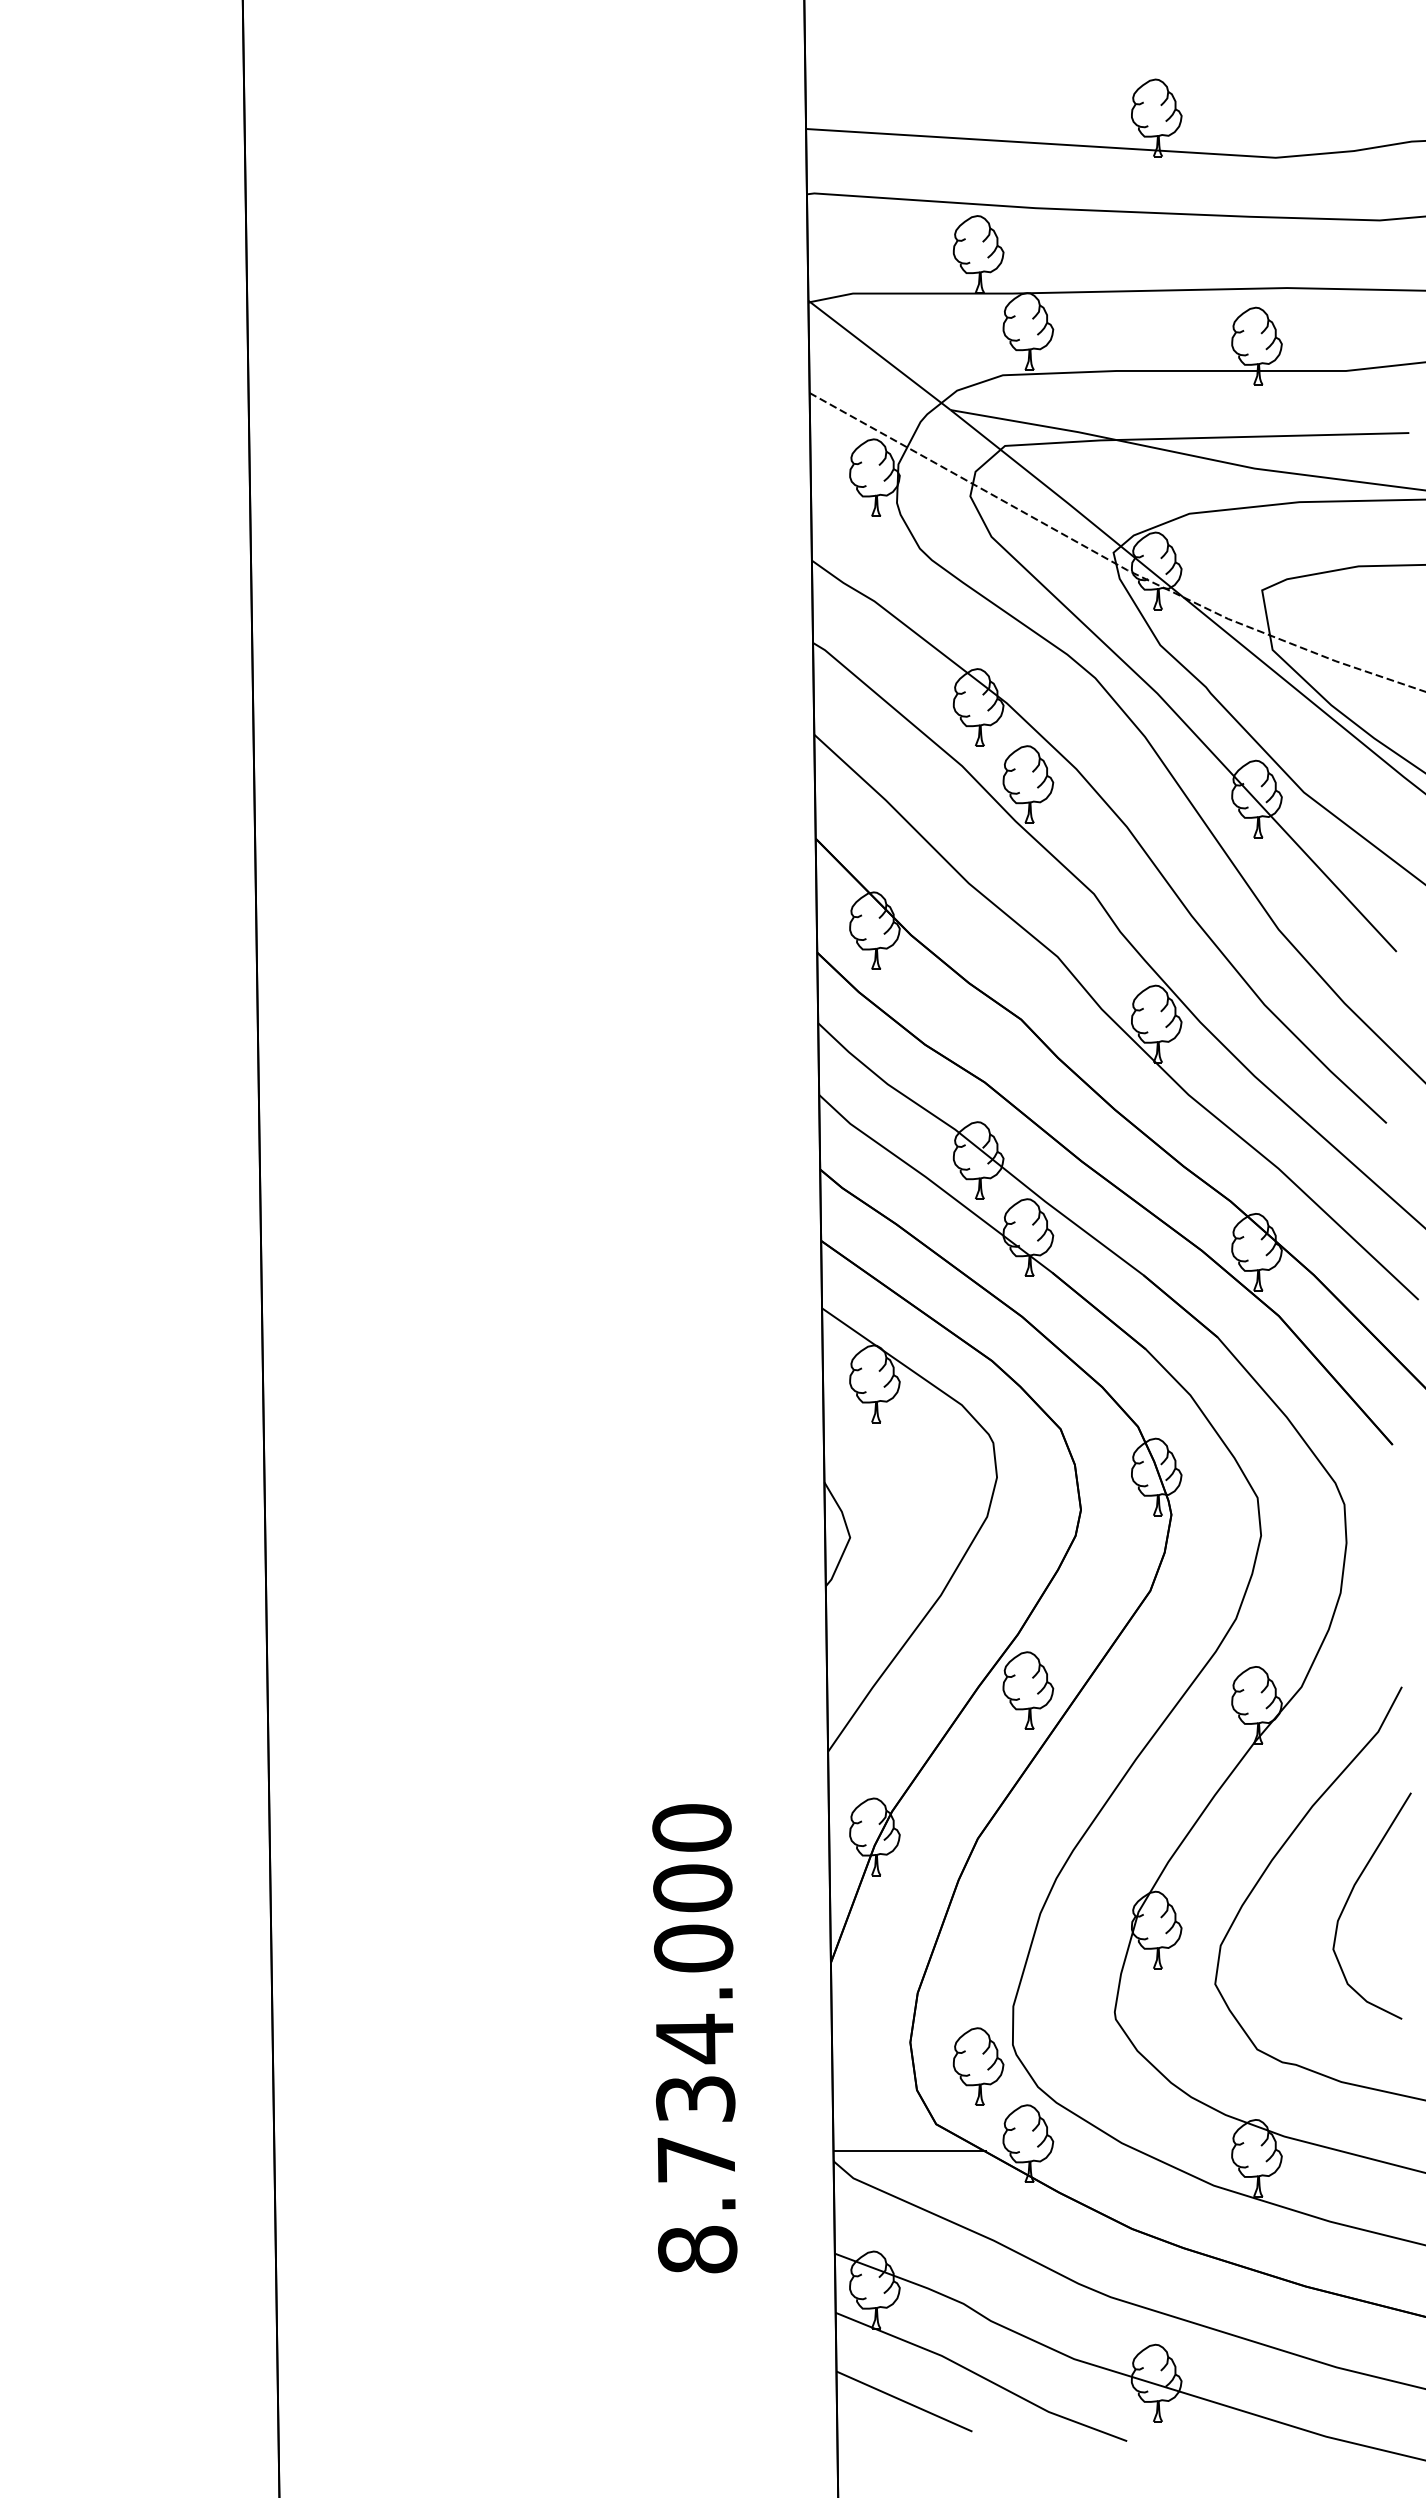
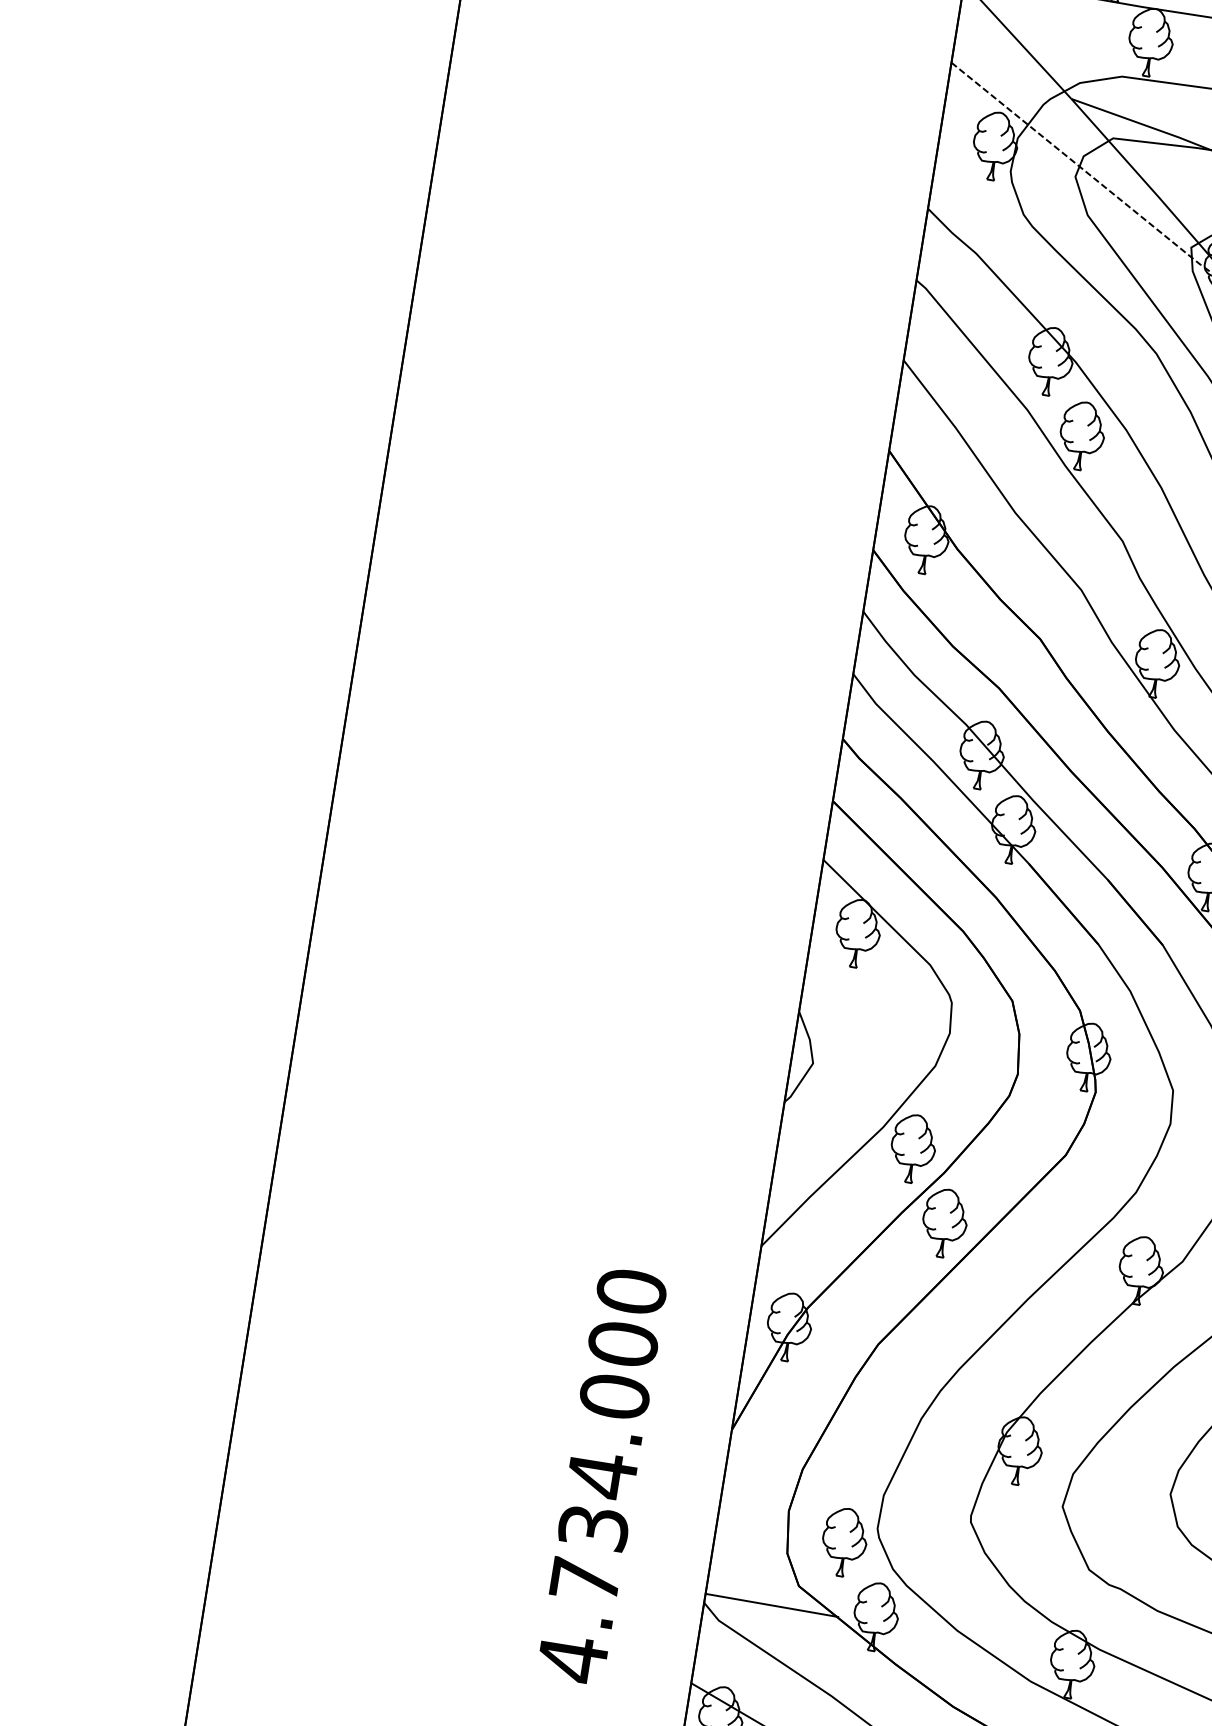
part: (978, 1613) -> (913, 1148), added
text: (697, 2249) -> (572, 1658), 8.734.000 -> 4.734.000

